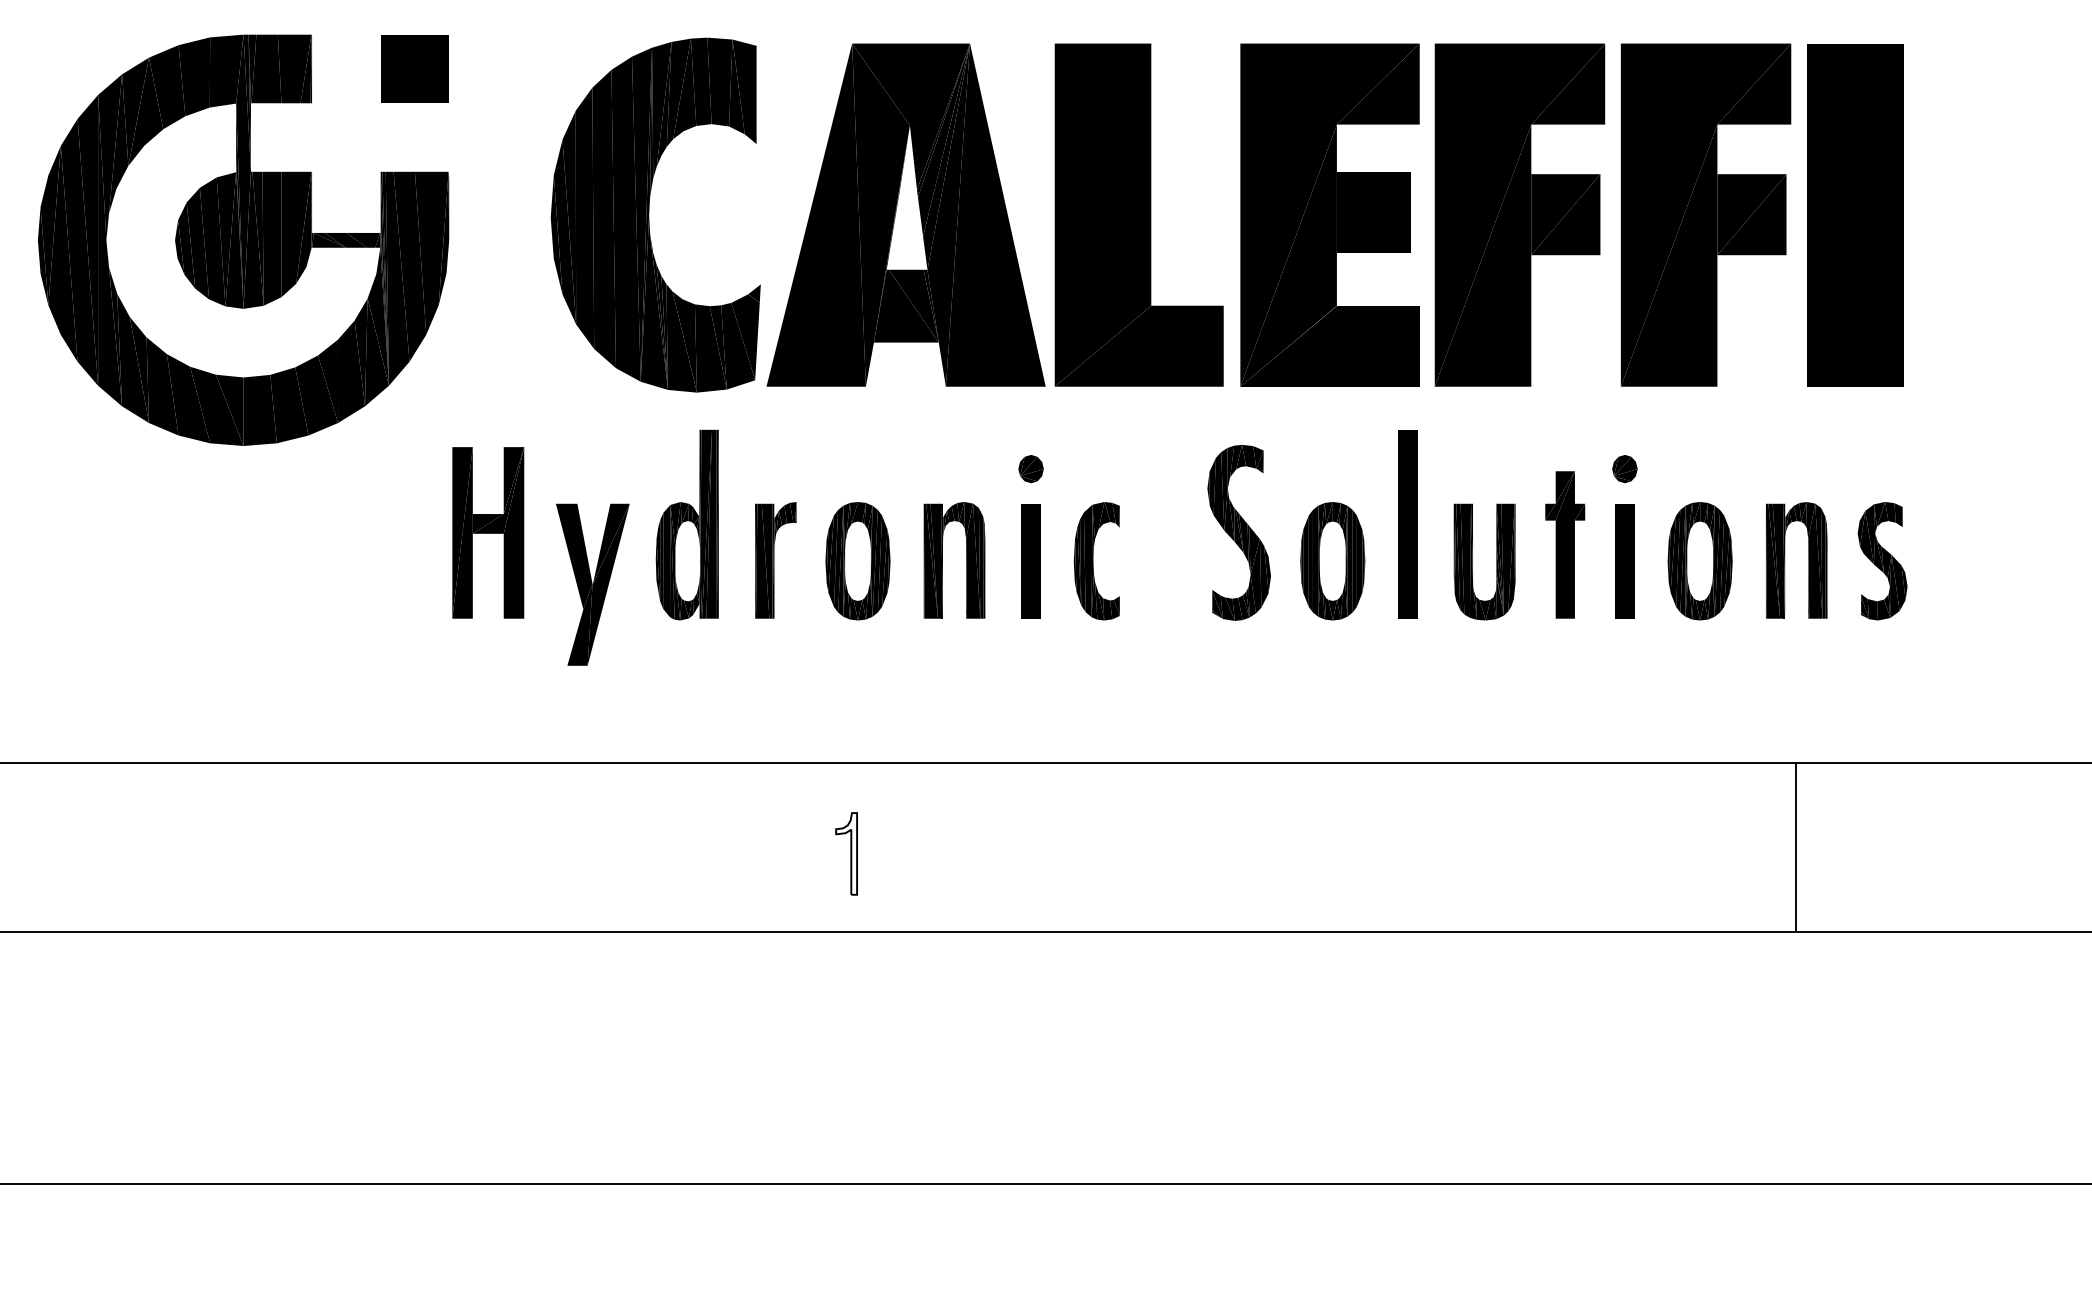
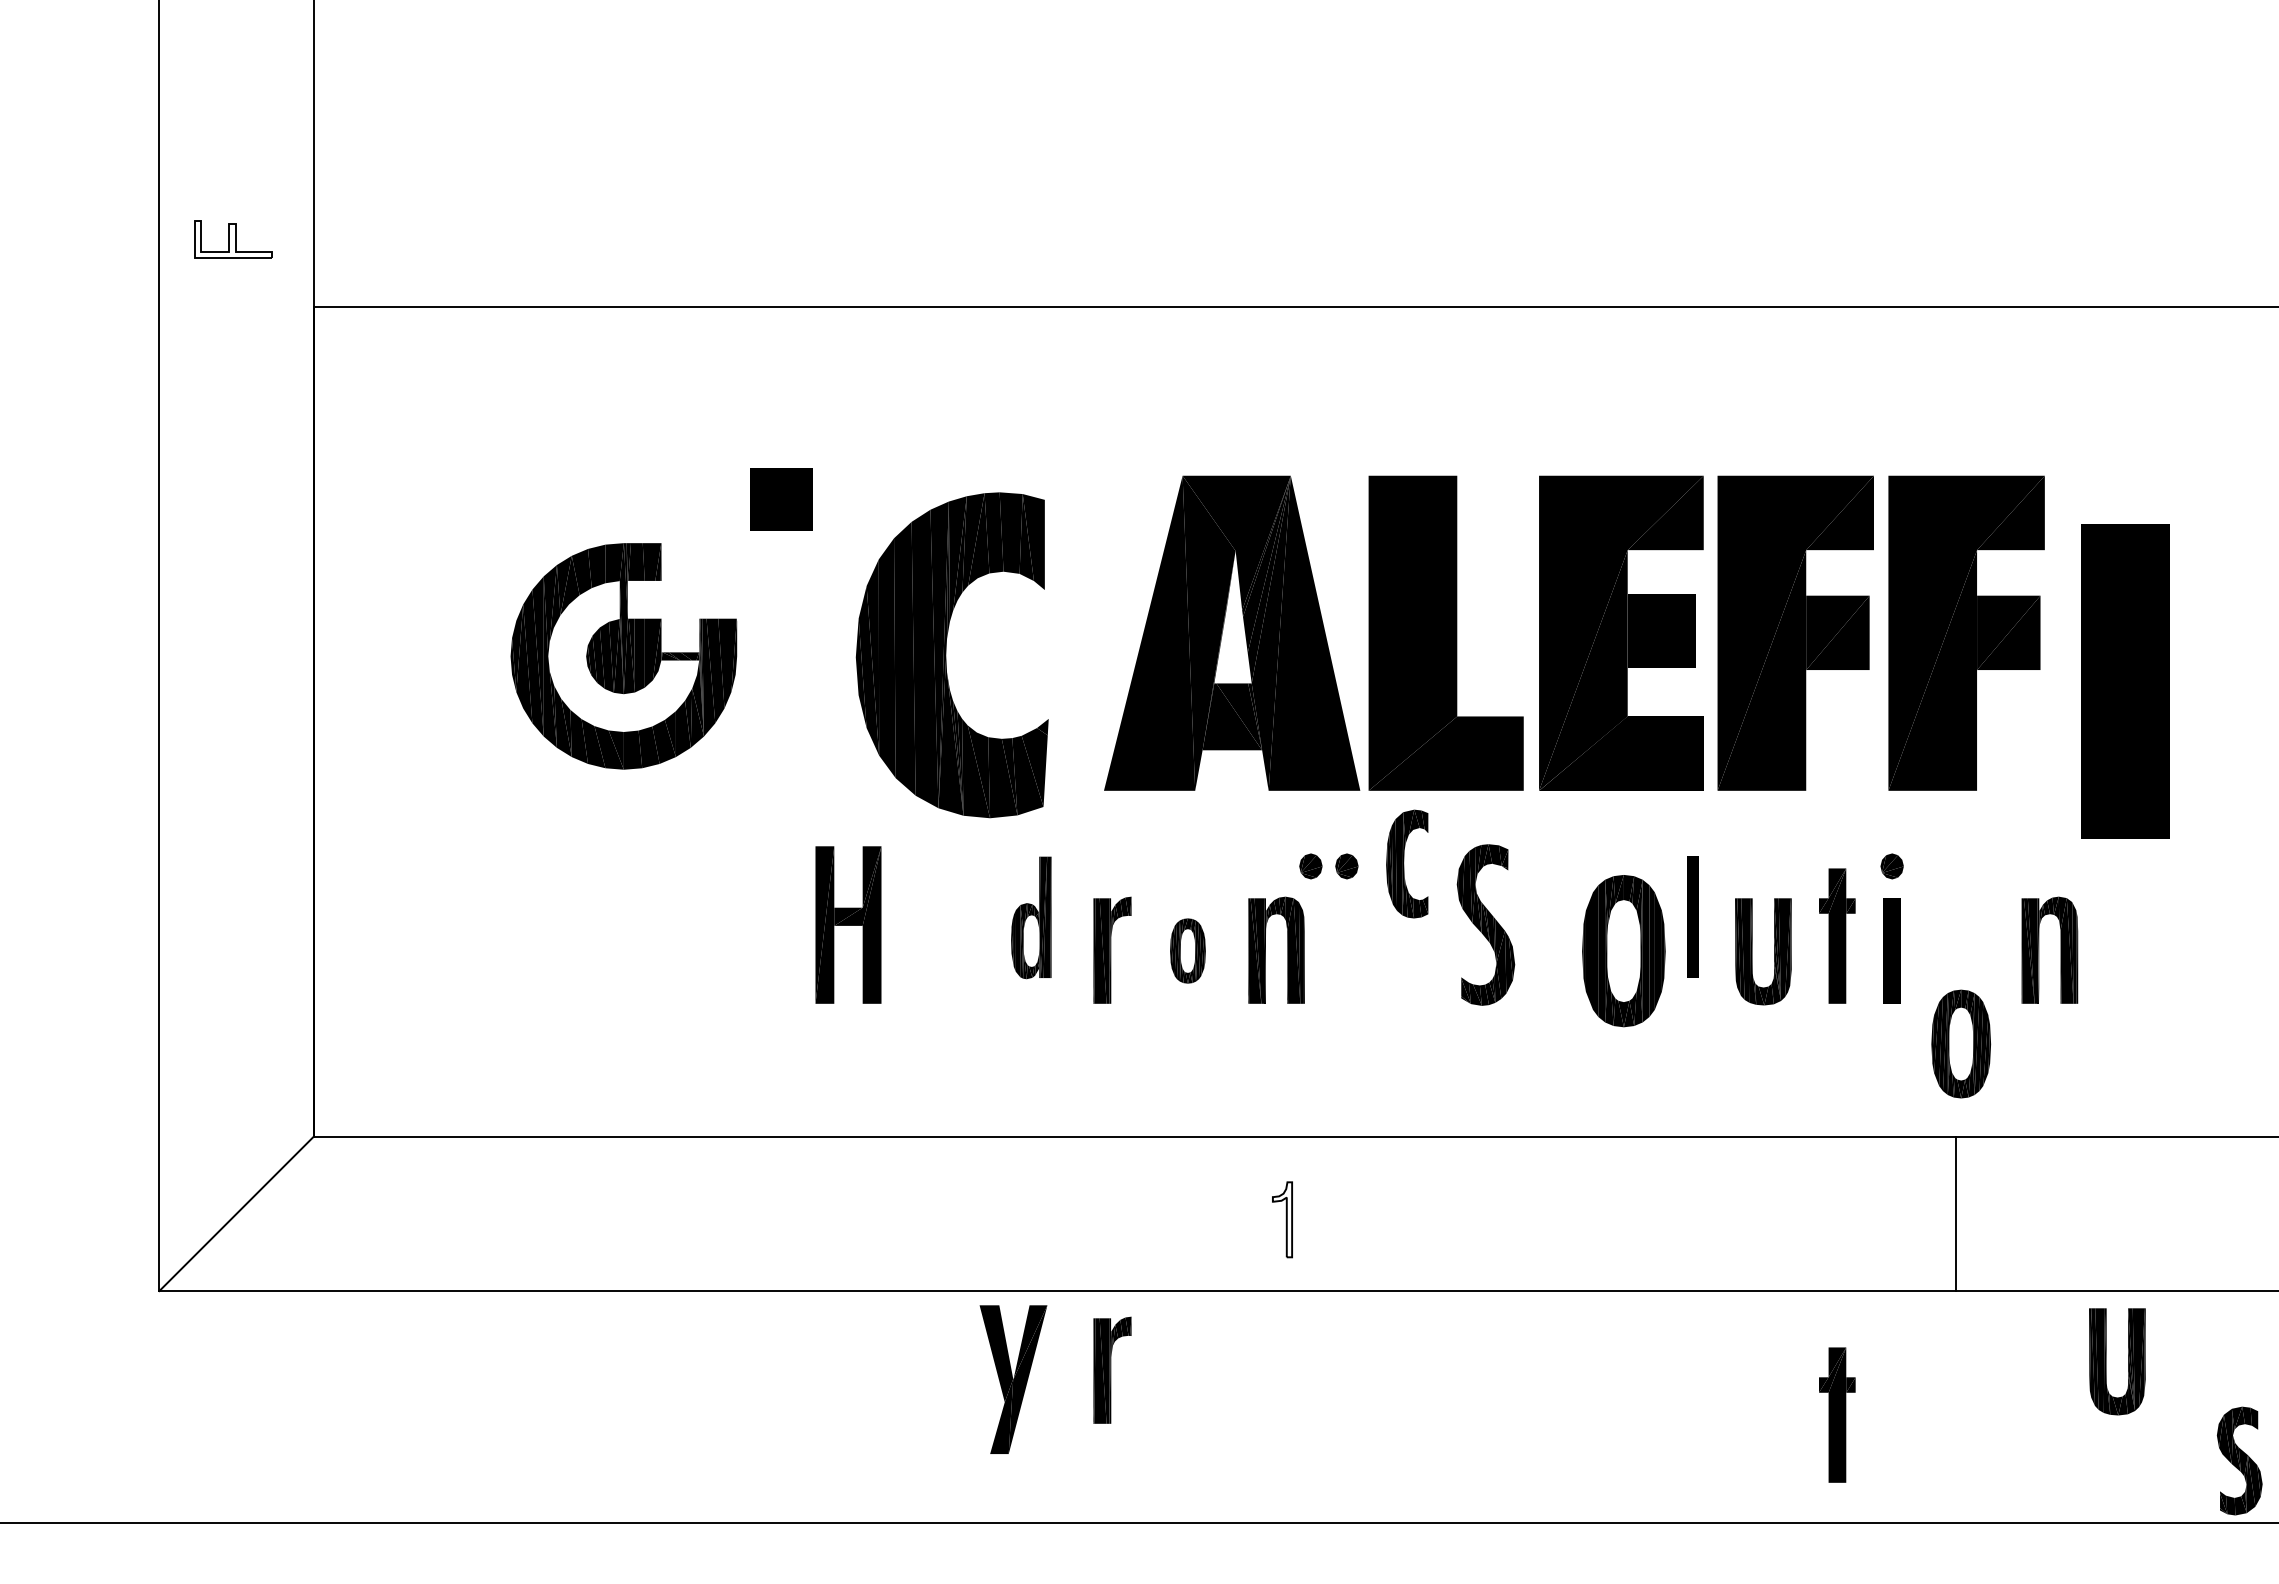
part: (654, 215) -> (951, 655), moved
part: (1855, 215) -> (2125, 681), moved
part: (243, 240) -> (623, 656), size x0.6
part: (991, 469) -> (1310, 866), added
part: (1407, 523) -> (1692, 916), size x0.7
part: (687, 524) -> (1031, 917), size x0.7
part: (1238, 532) -> (1485, 924), moved
part: (857, 560) -> (1187, 950), size x0.6
part: (1030, 560) -> (1346, 950), removed
part: (1097, 560) -> (1407, 863), moved
part: (1332, 560) -> (1623, 950), size x1.4
part: (1700, 560) -> (1961, 1043), moved
part: (1882, 560) -> (2239, 1460), moved
part: (592, 584) -> (1013, 1379), moved
line: (1796, 847) -> (1955, 1213), moved
part: (846, 853) -> (1282, 1219), moved
part: (1858, 1008) -> (2106, 1361), added
part: (775, 1016) -> (1112, 1369), added
part: (1565, 1065) -> (1837, 1414), added

